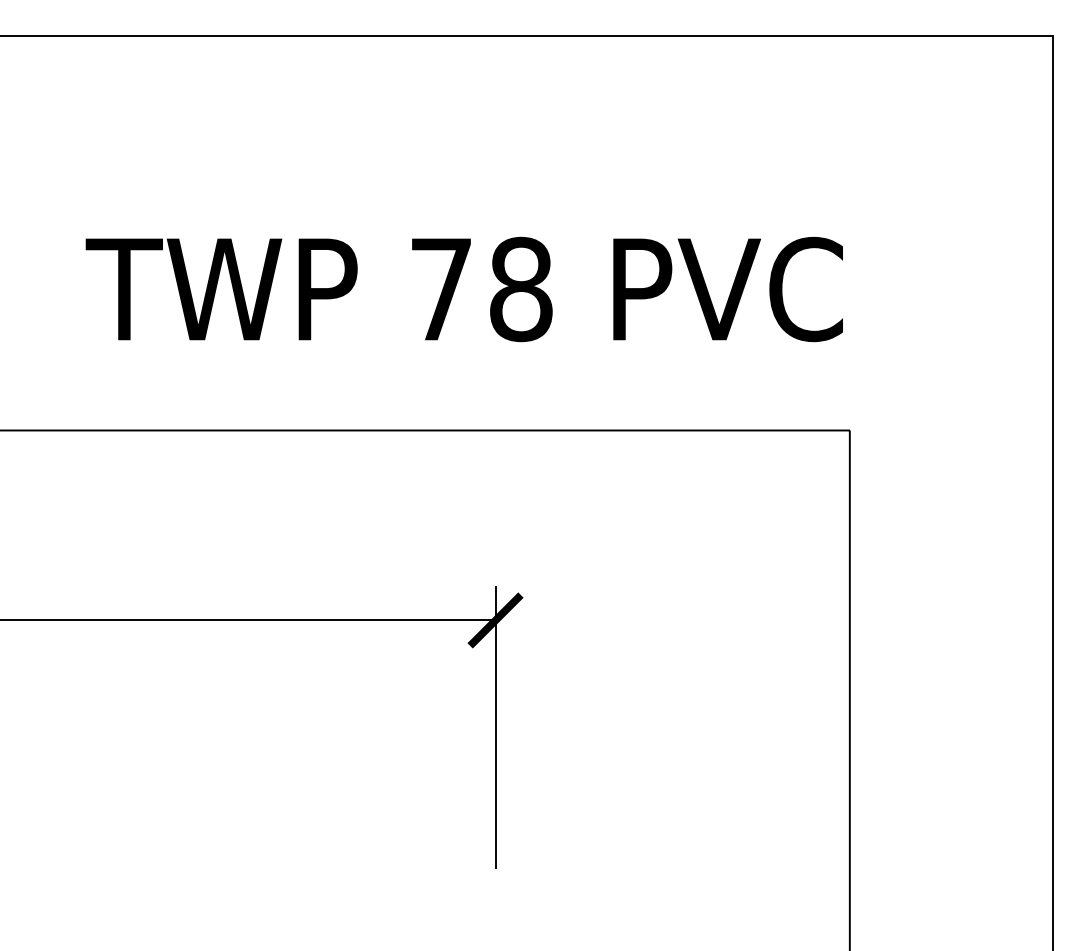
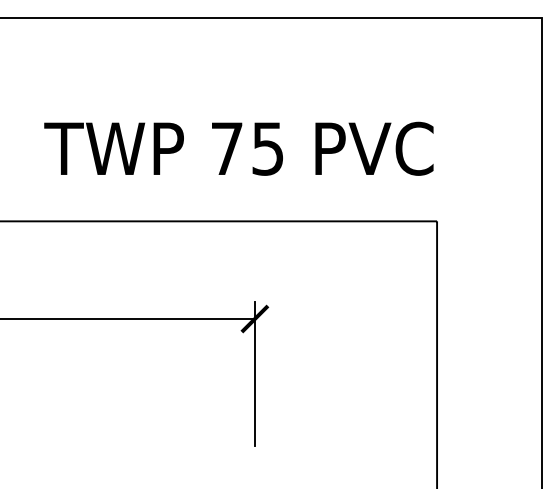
text: (521, 288) -> (268, 148), 78 -> 75

